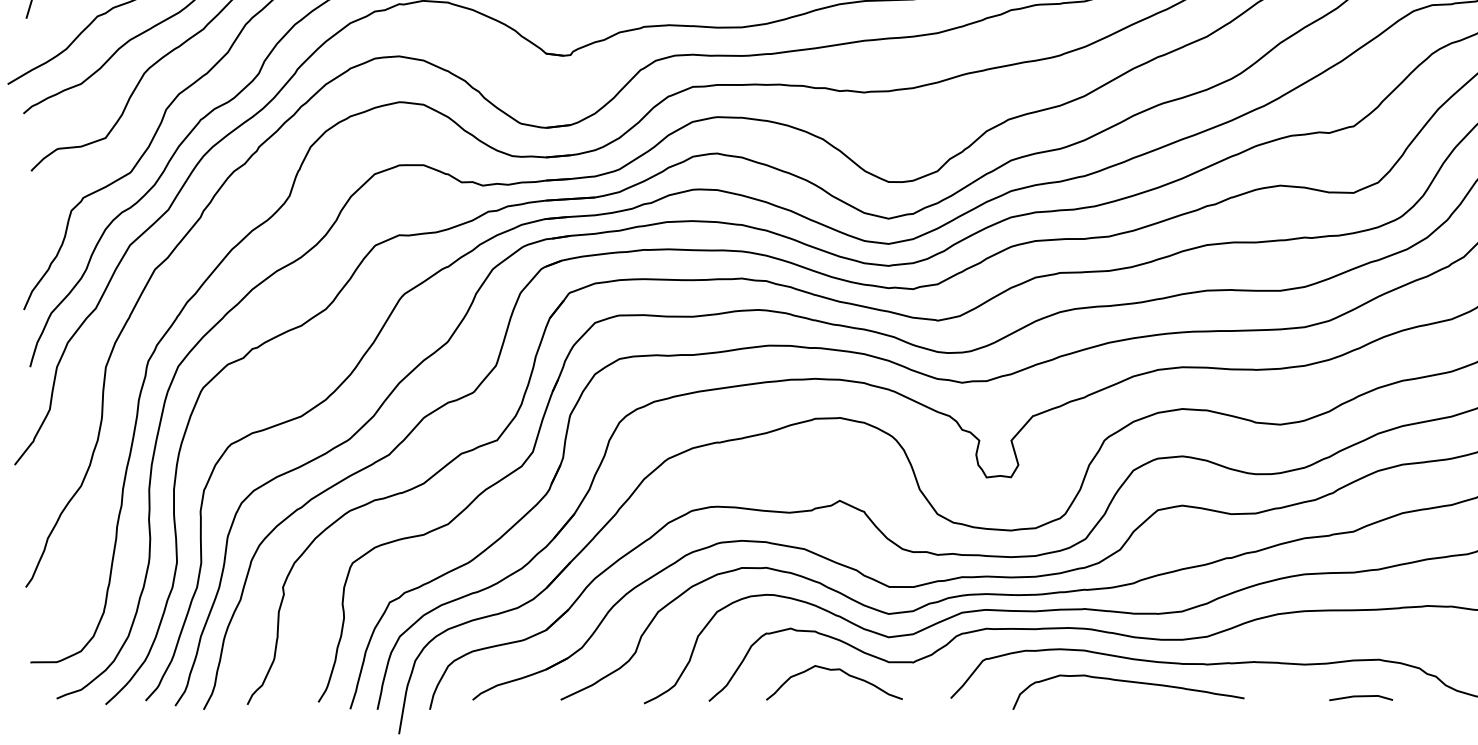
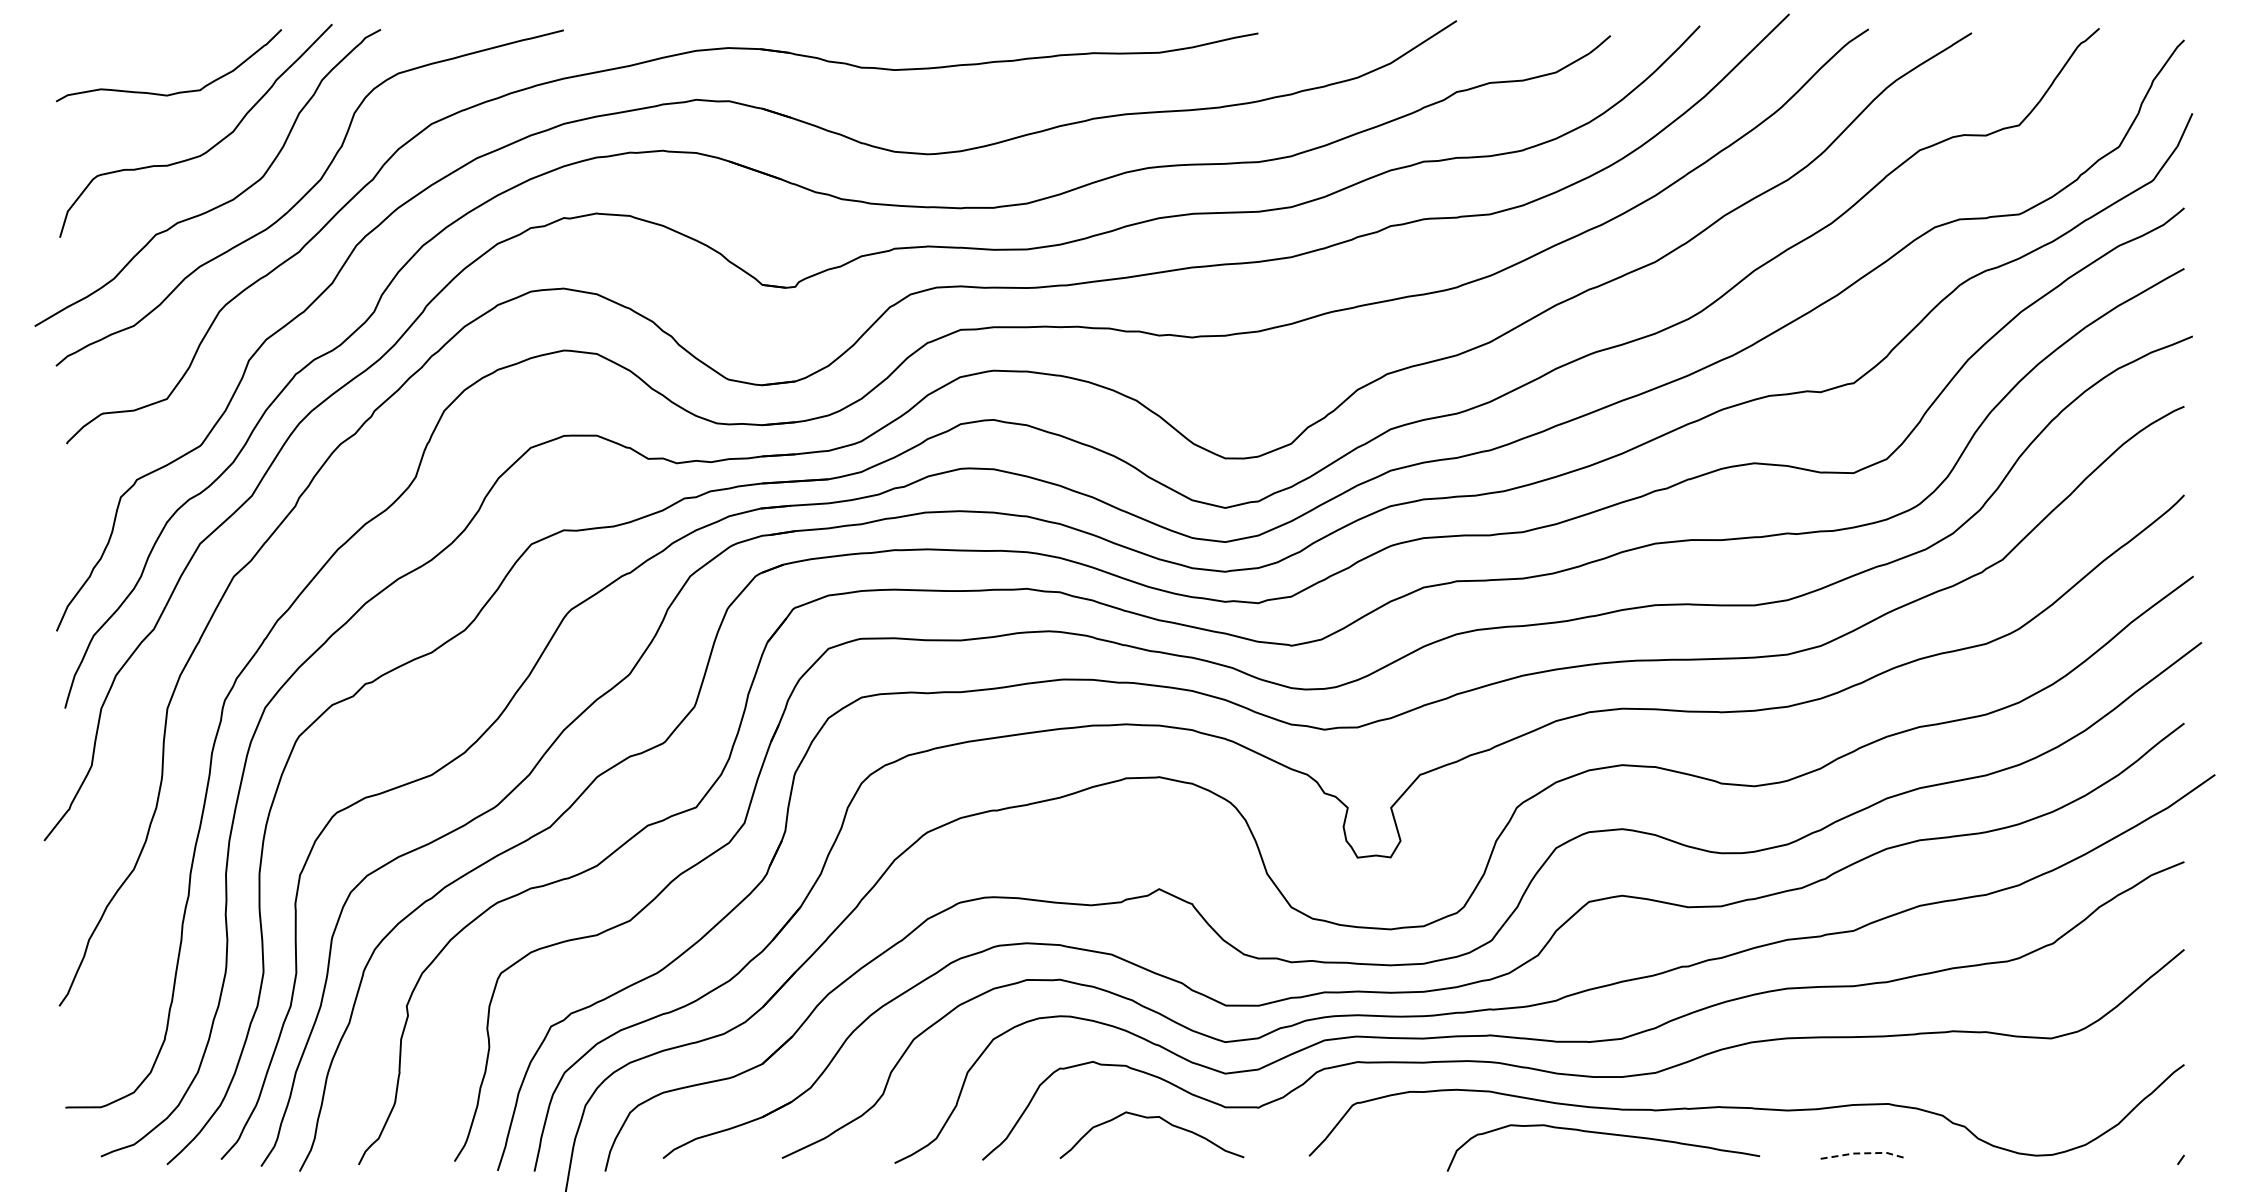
curve: (1128, 682) -> (1603, 1134), moved
line: (1361, 696) -> (1864, 1153), solid -> dashed

